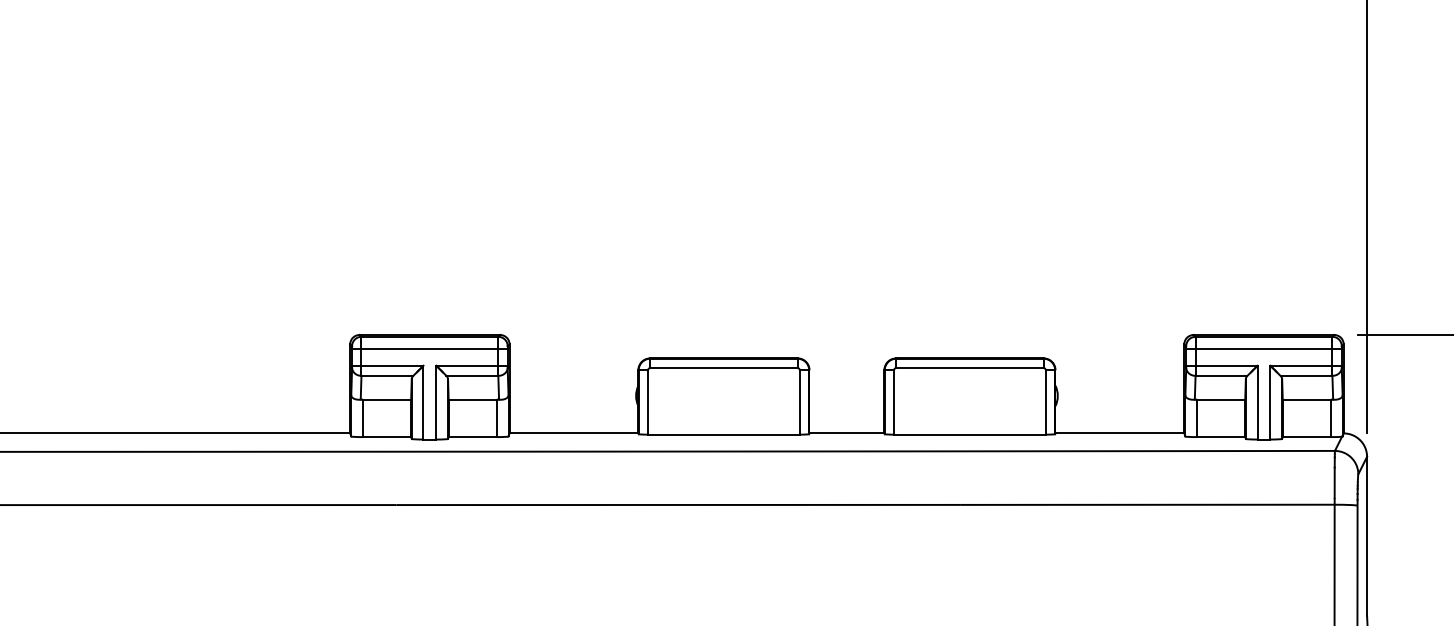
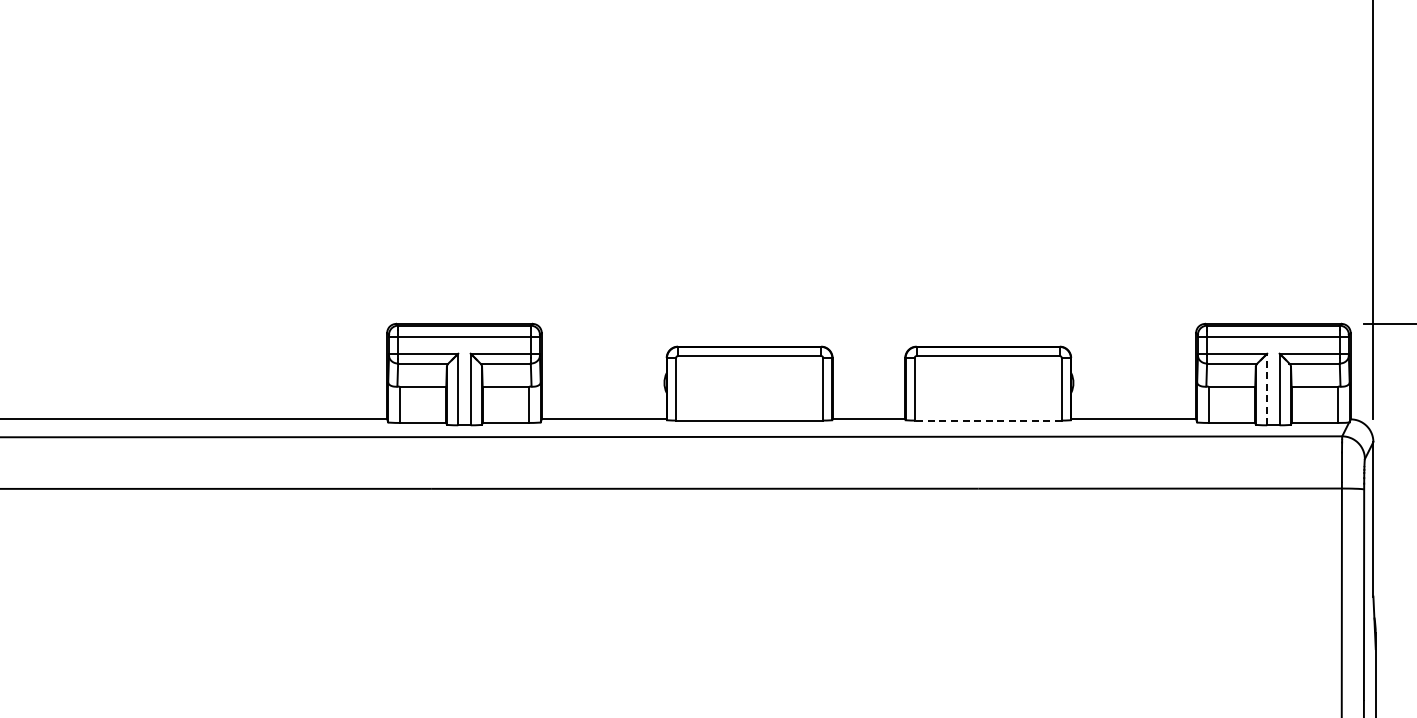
line: (1257, 402) -> (1267, 389), solid -> dashed
line: (970, 434) -> (988, 420), solid -> dashed

